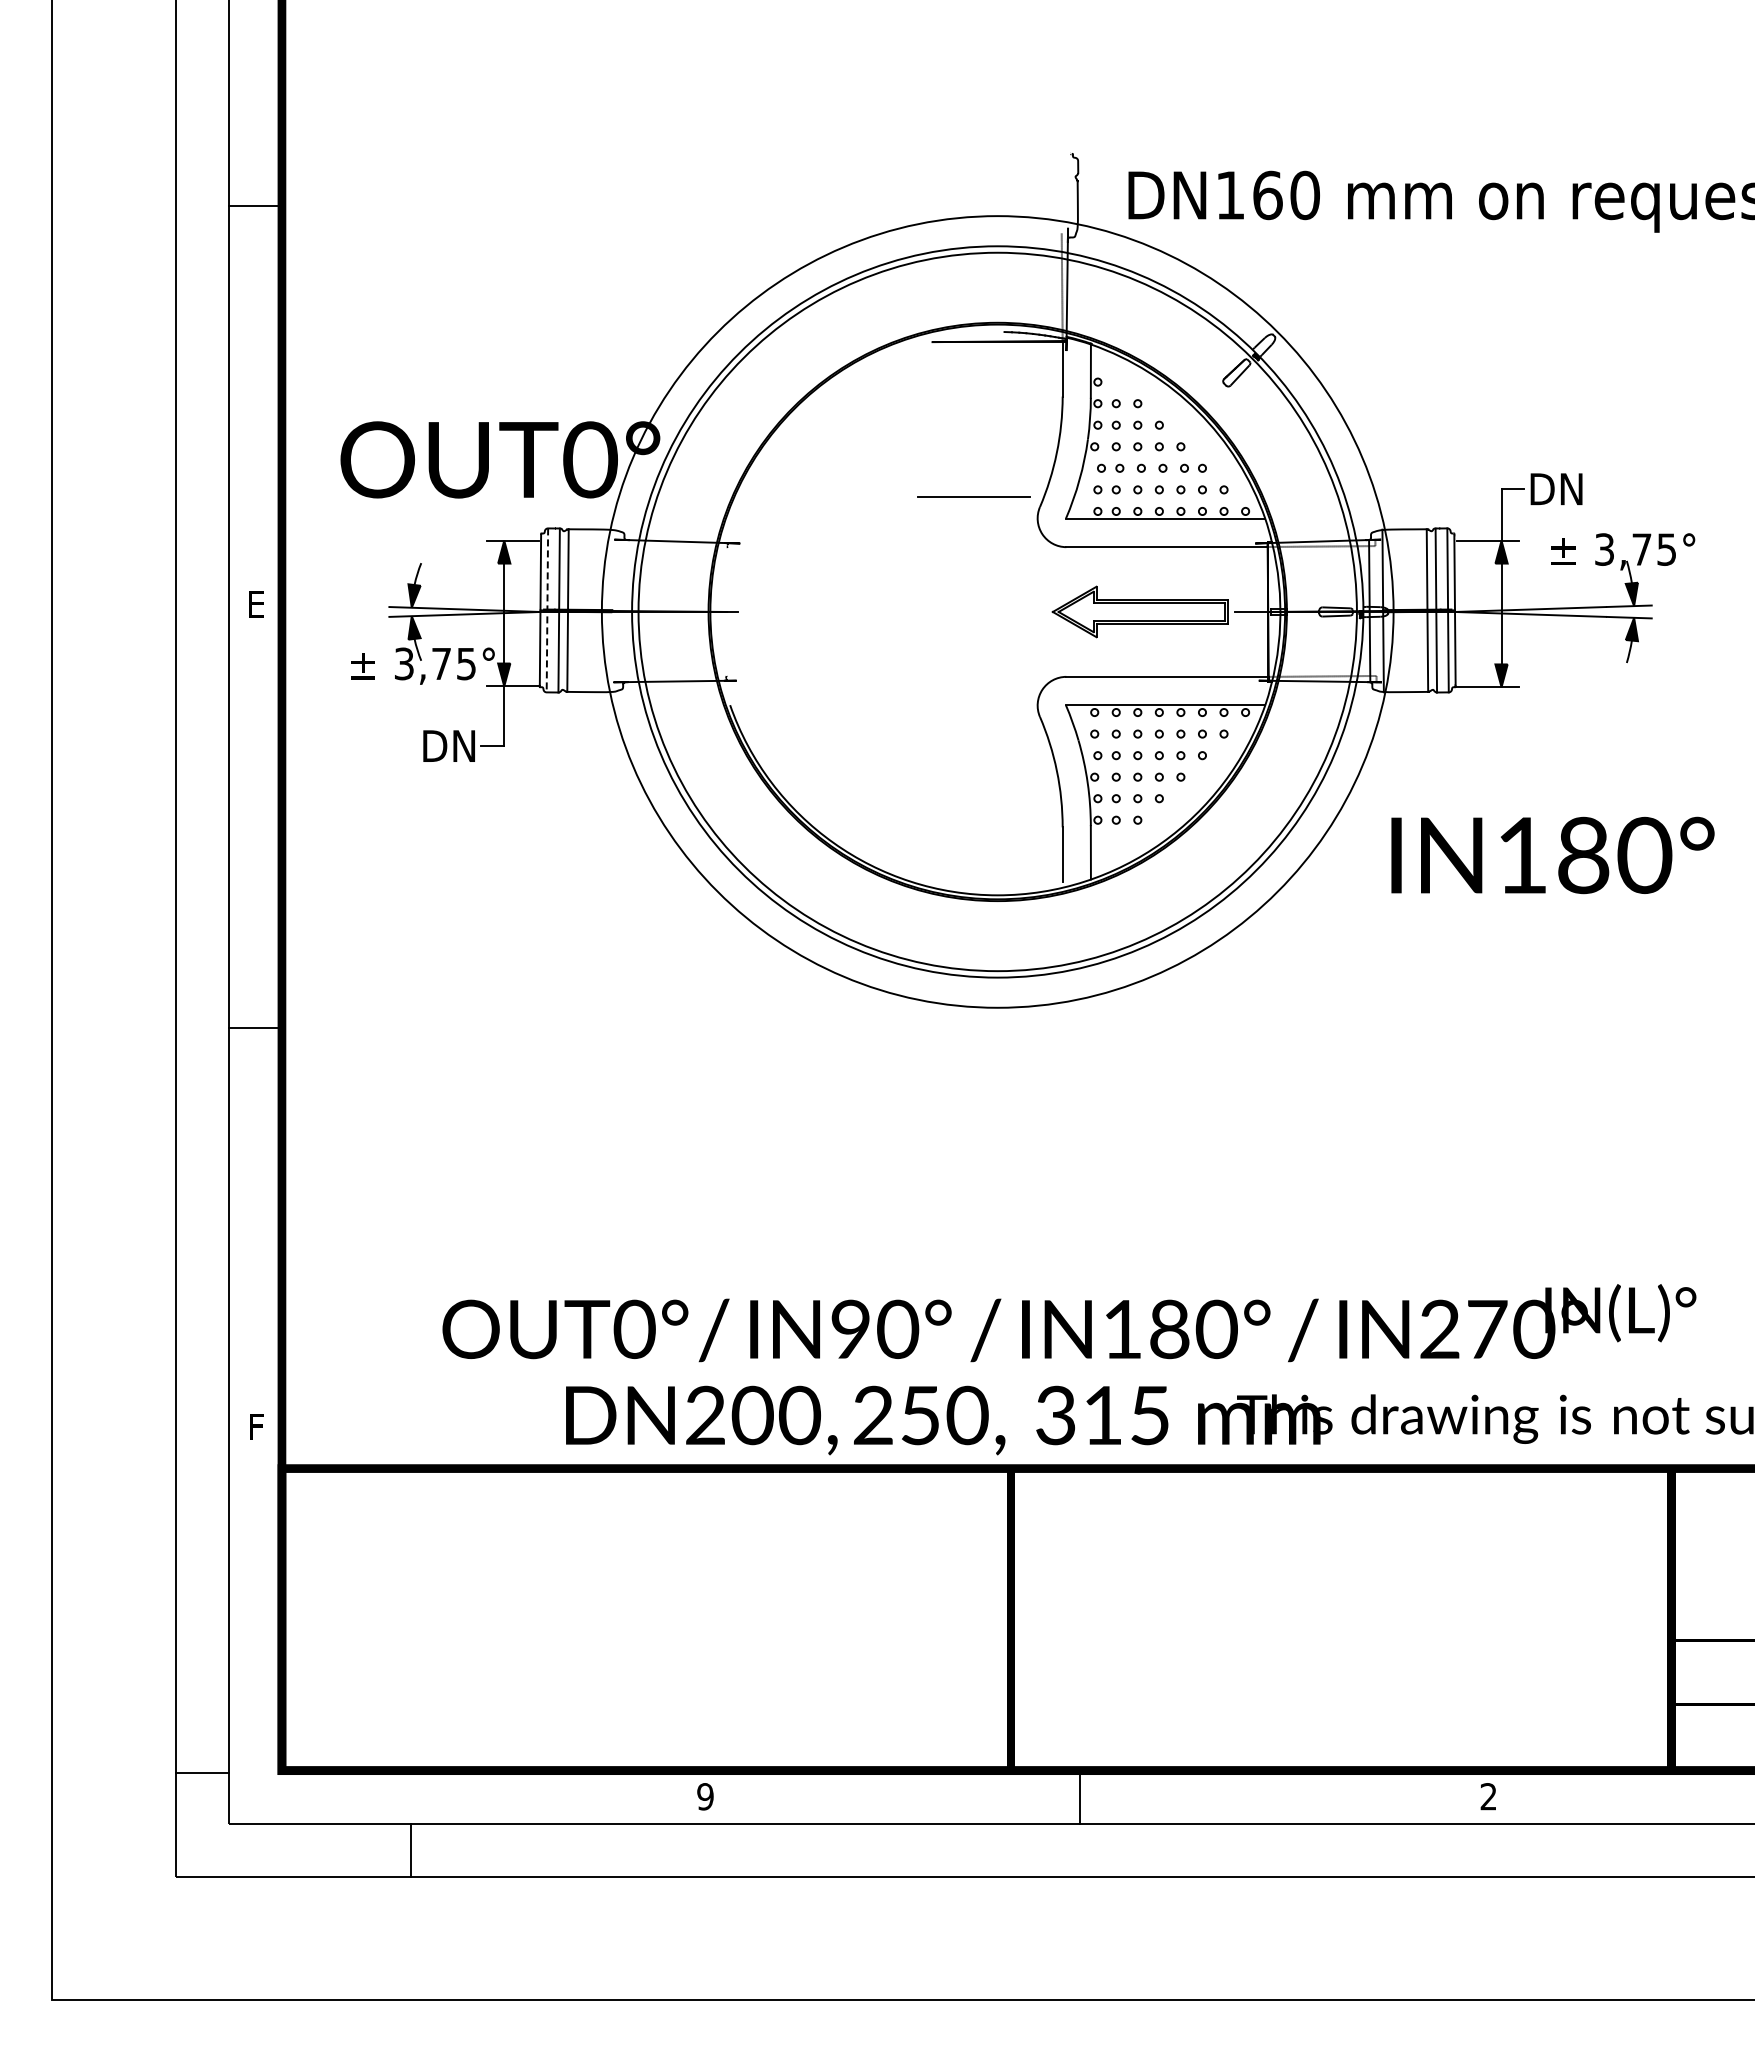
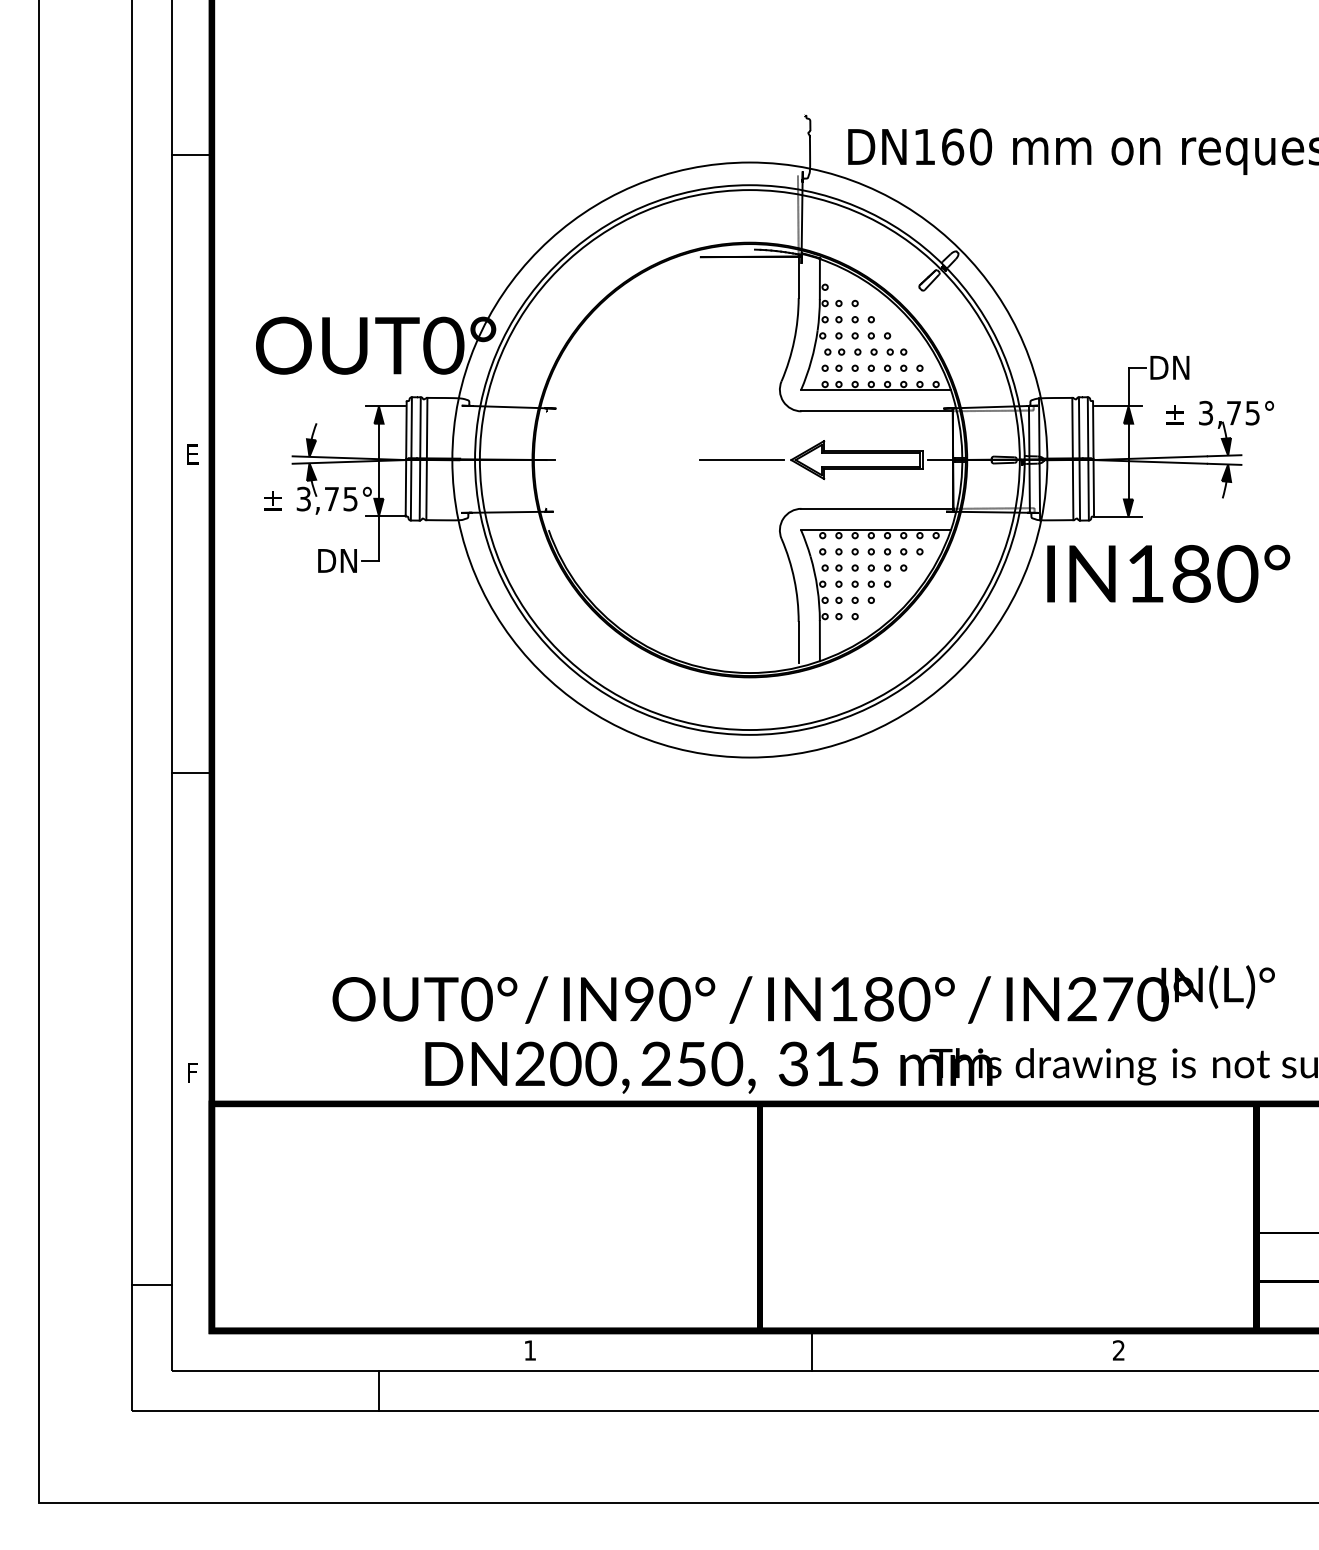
line: (973, 496) -> (741, 459), moved
line: (547, 610) -> (411, 458), dashed -> solid
text: (1552, 855) -> (1168, 573), moved
line: (201, 1773) -> (151, 1285), moved
text: (705, 1796) -> (530, 1350), 9 -> 1
line: (410, 1849) -> (379, 1390), moved

